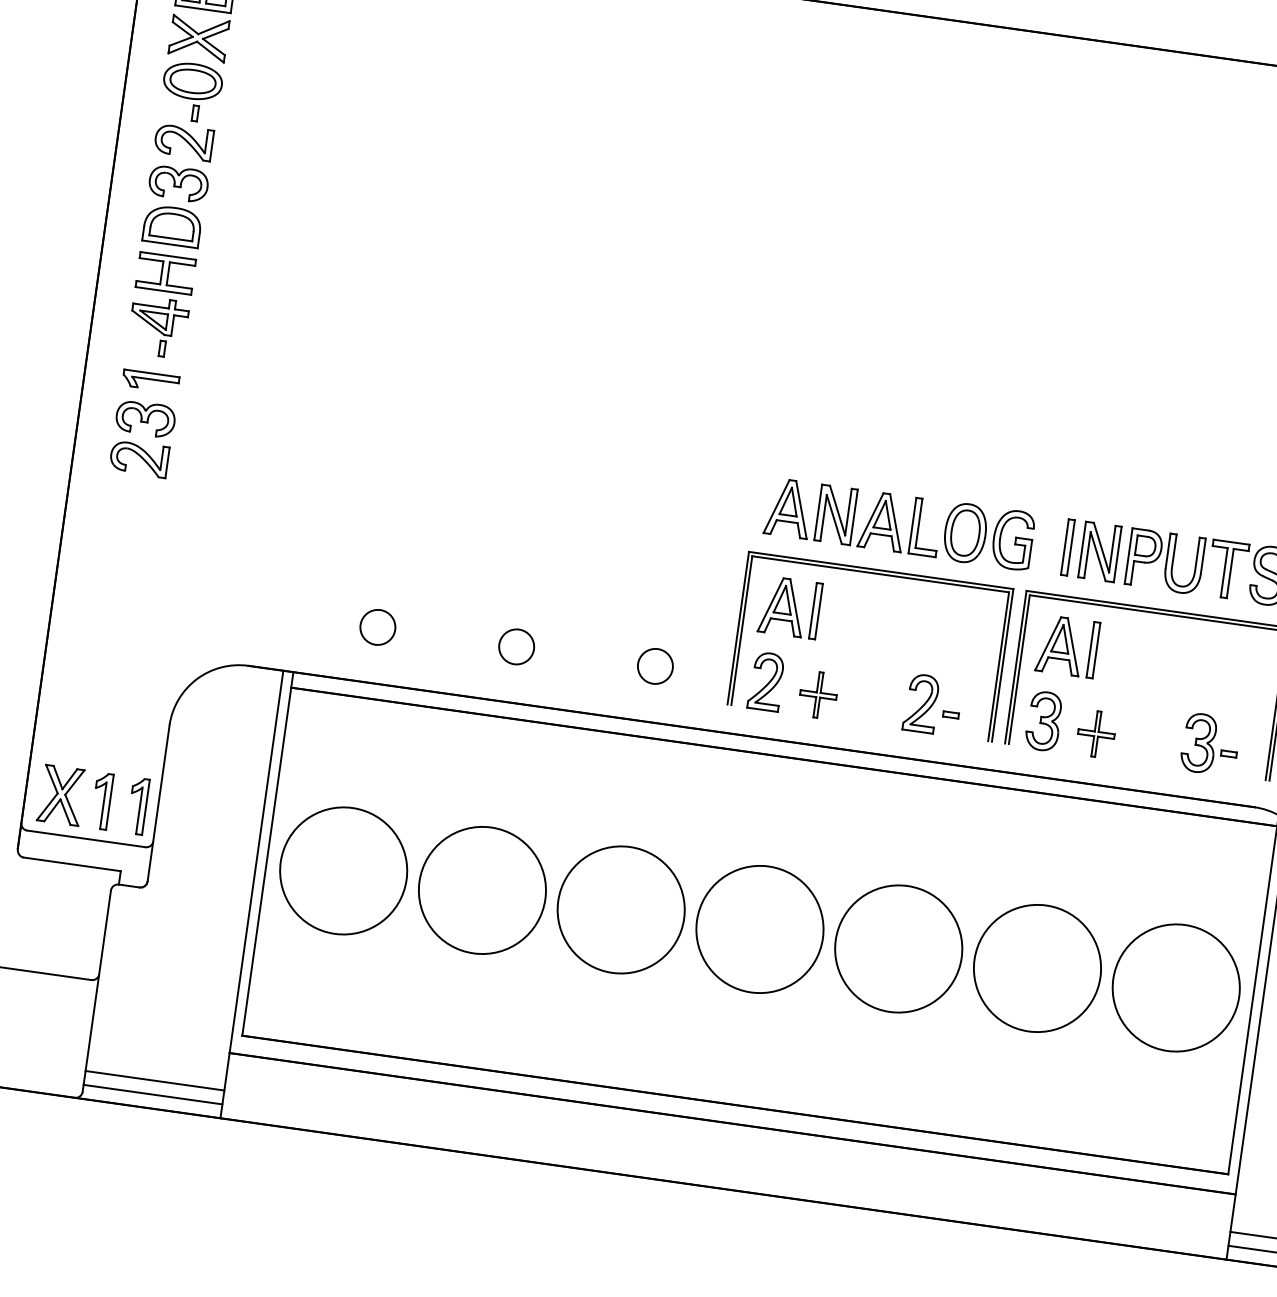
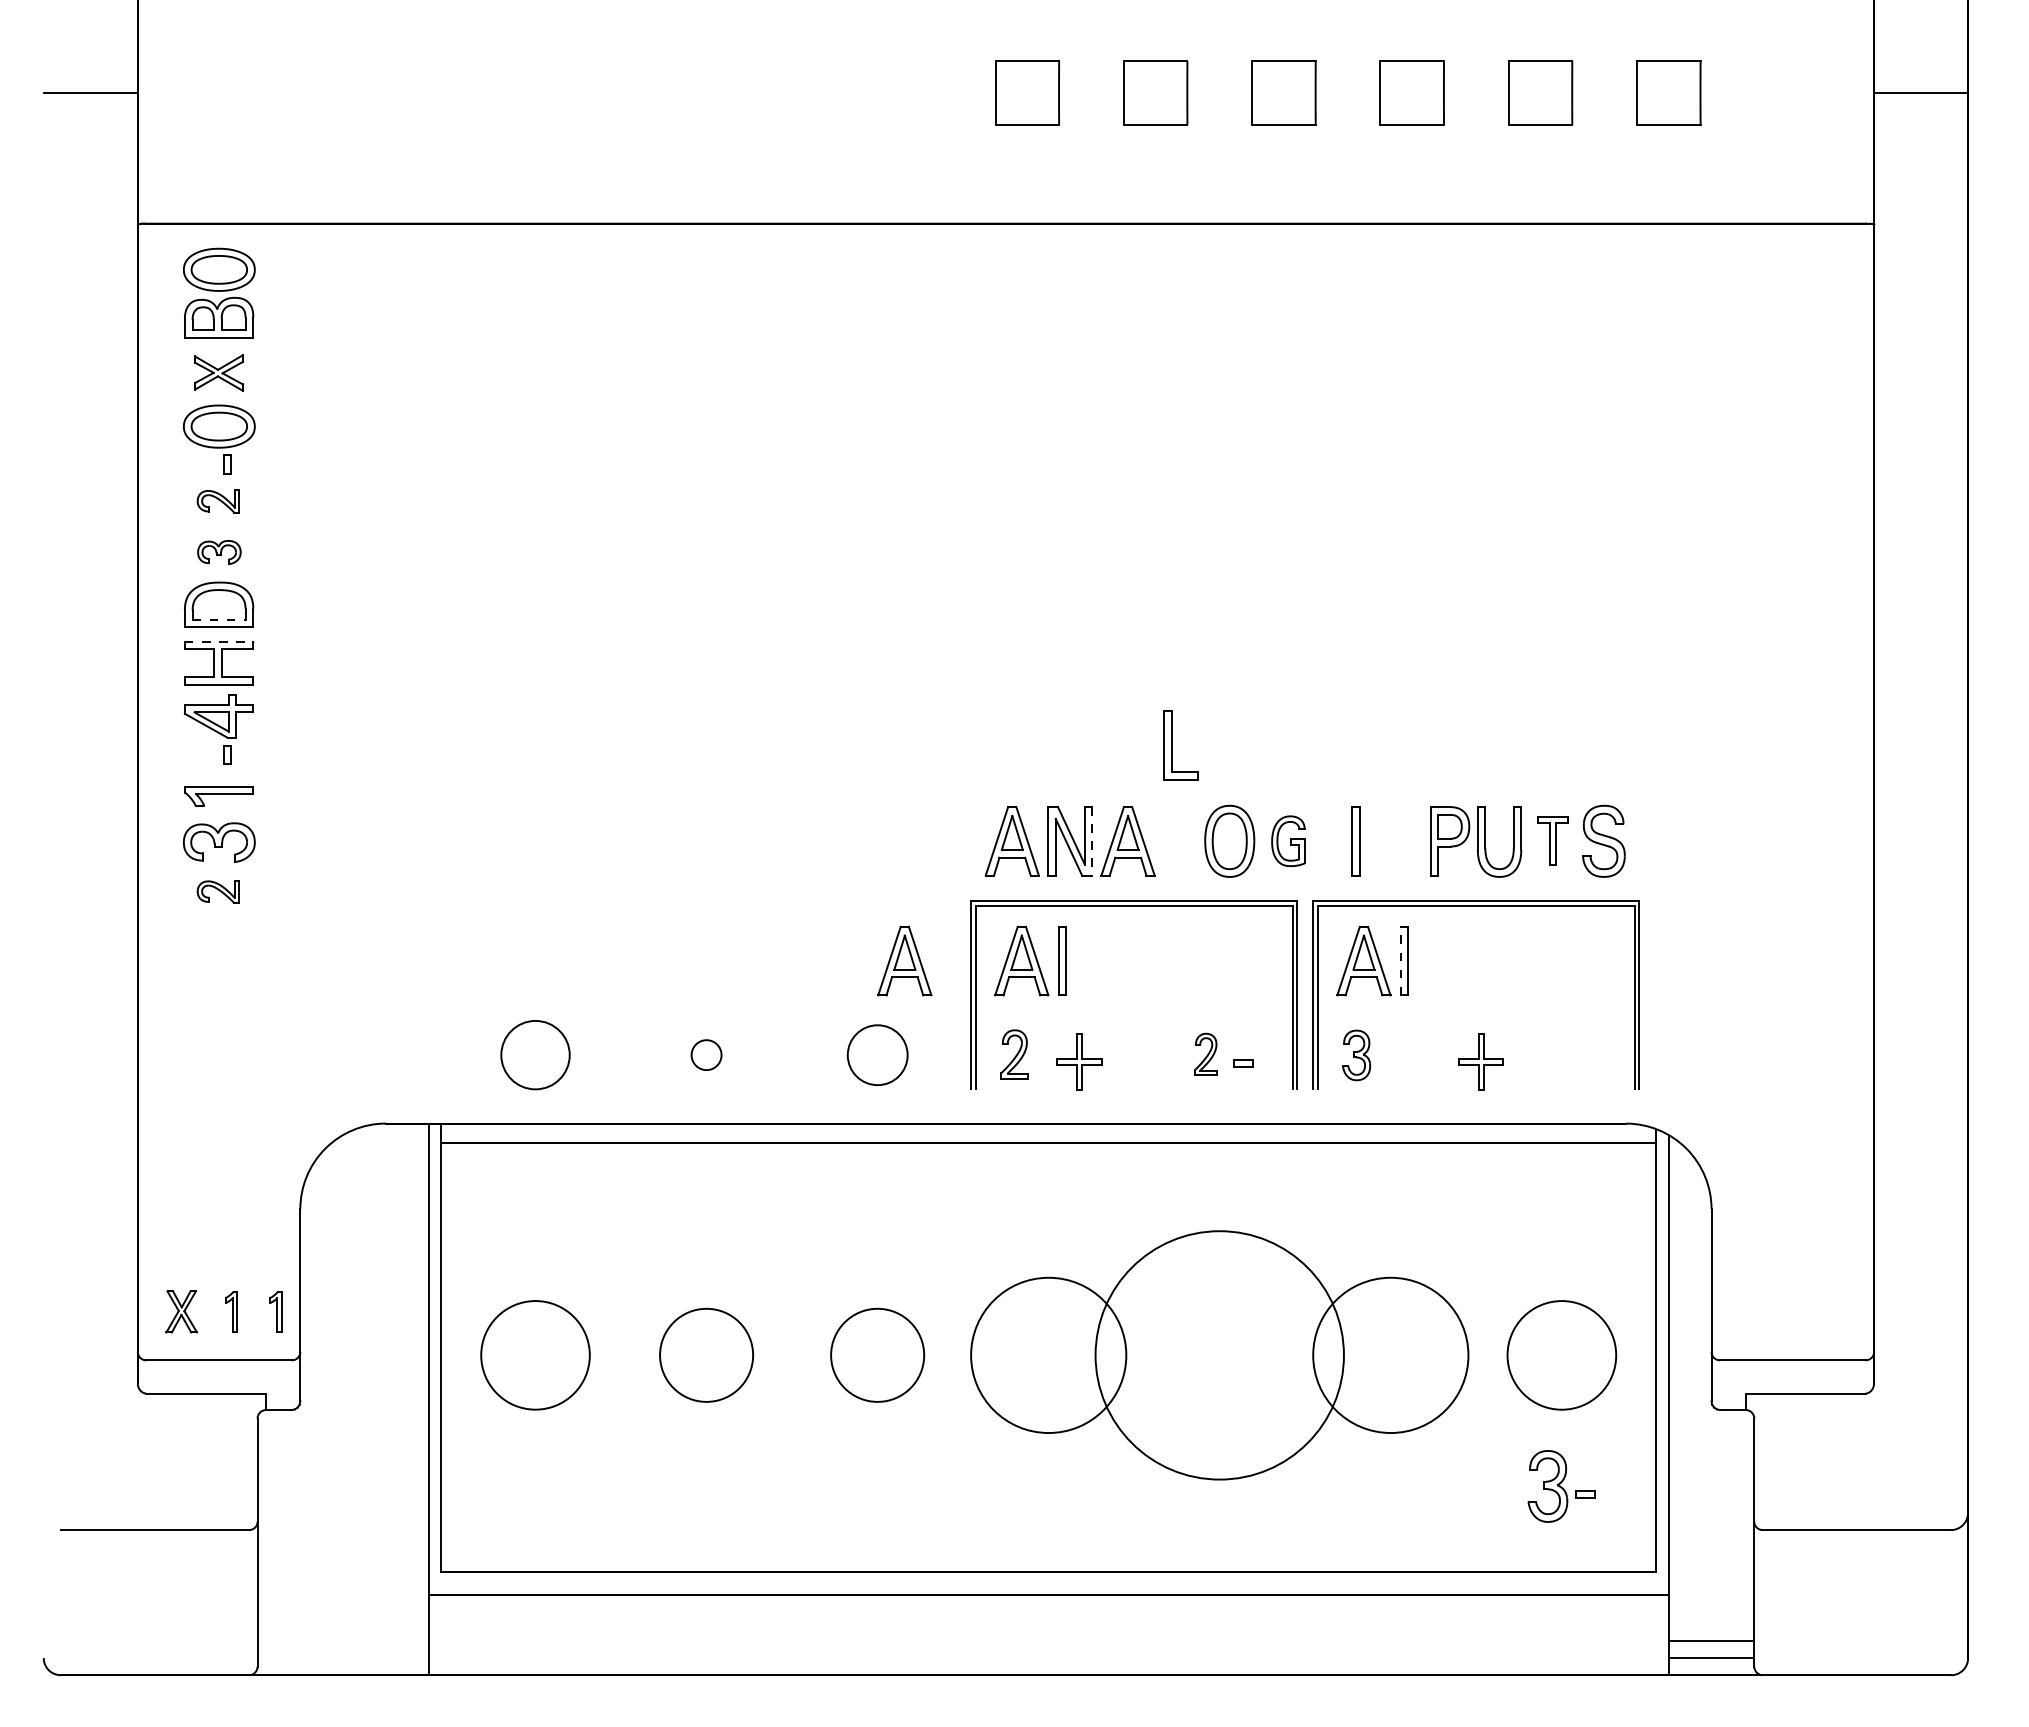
part: (198, 37) -> (218, 372), size x0.7
part: (183, 142) -> (218, 501), size x0.6
part: (178, 183) -> (219, 552), size x0.6
line: (171, 237) -> (219, 619), solid -> dashed
line: (168, 255) -> (219, 641), solid -> dashed
part: (139, 458) -> (218, 891), size x0.6
line: (854, 517) -> (1092, 841), solid -> dashed
part: (918, 526) -> (1172, 745), moved
part: (1013, 539) -> (1288, 840), size x0.7
part: (1099, 552) -> (1395, 841), removed
part: (1227, 570) -> (1552, 841), size x0.7
part: (688, 592) -> (904, 960), added
circle: (377, 626) -> (535, 1054), size x1.6
circle: (516, 646) -> (706, 1054), size x0.7
line: (1090, 649) -> (1400, 960), solid -> dashed
circle: (655, 665) -> (877, 1054), size x1.4
part: (766, 681) -> (1014, 1054), size x0.7
part: (921, 703) -> (1205, 1054), size x0.6
part: (1043, 721) -> (1356, 1055), size x0.7
part: (1095, 733) -> (1480, 1061), moved
part: (1210, 744) -> (1561, 1486), moved
part: (61, 795) -> (181, 1311), size x0.6
part: (102, 800) -> (231, 1311), size x0.6
part: (137, 805) -> (275, 1311), size x0.6
circle: (343, 870) -> (535, 1354), size x0.7
circle: (482, 889) -> (706, 1354), size x0.6
circle: (621, 909) -> (877, 1354), size x0.6
circle: (898, 949) -> (1219, 1355), size x1.6
circle: (1175, 988) -> (1561, 1355), size x0.7
line: (154, 1081) -> (342, 1641), removed
line: (152, 1094) -> (342, 1658), removed

